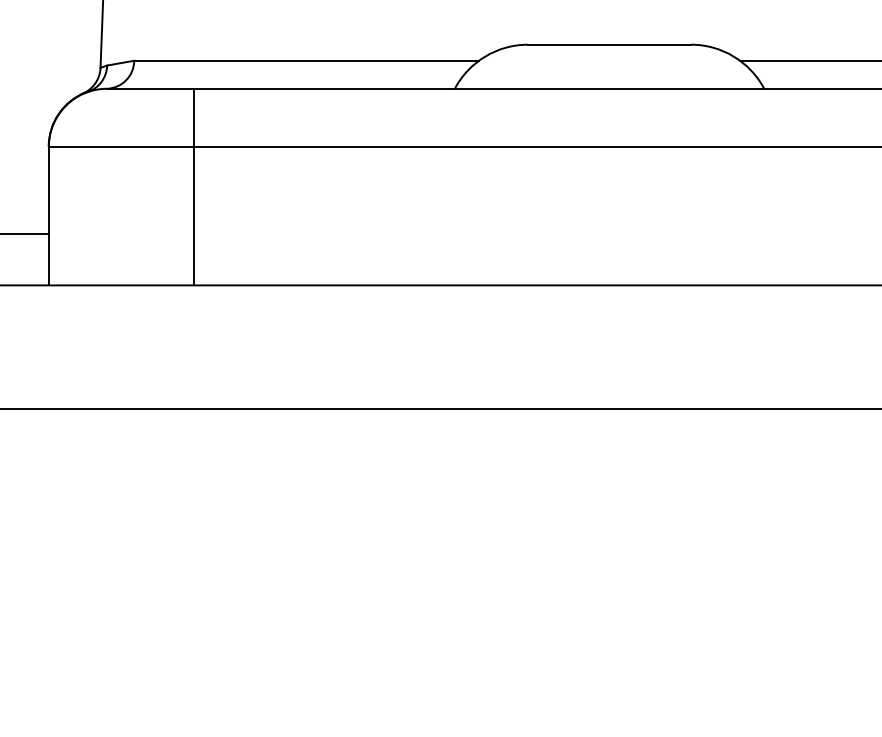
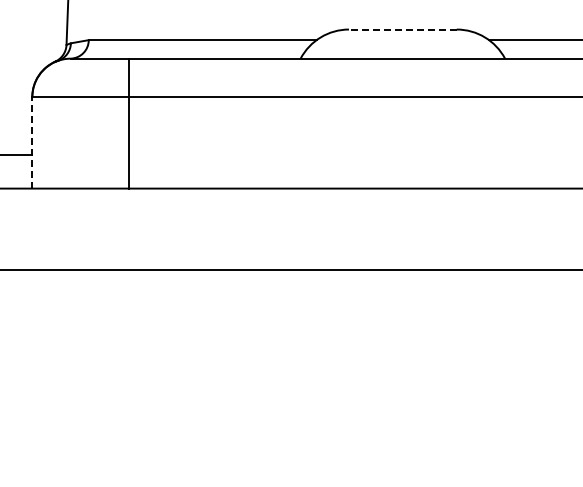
line: (608, 44) -> (402, 29), solid -> dashed
line: (49, 215) -> (32, 142), solid -> dashed

